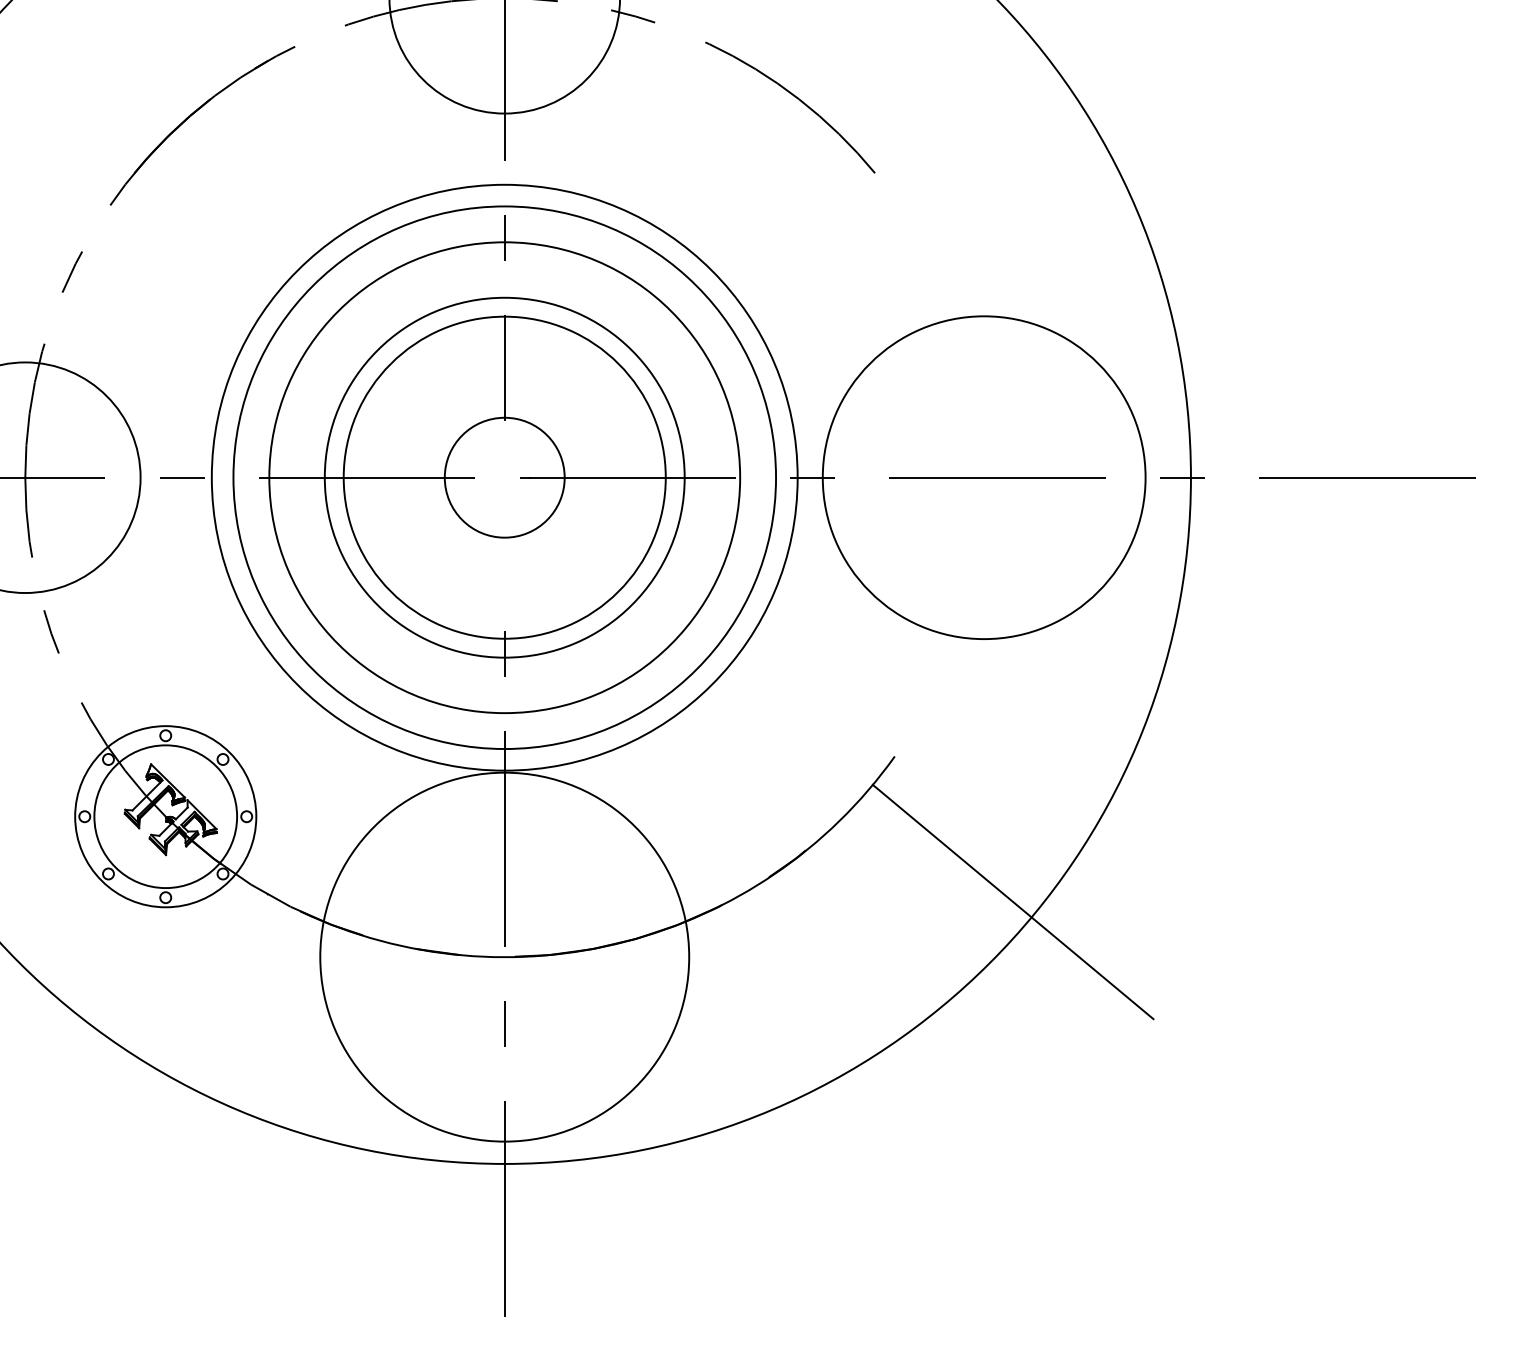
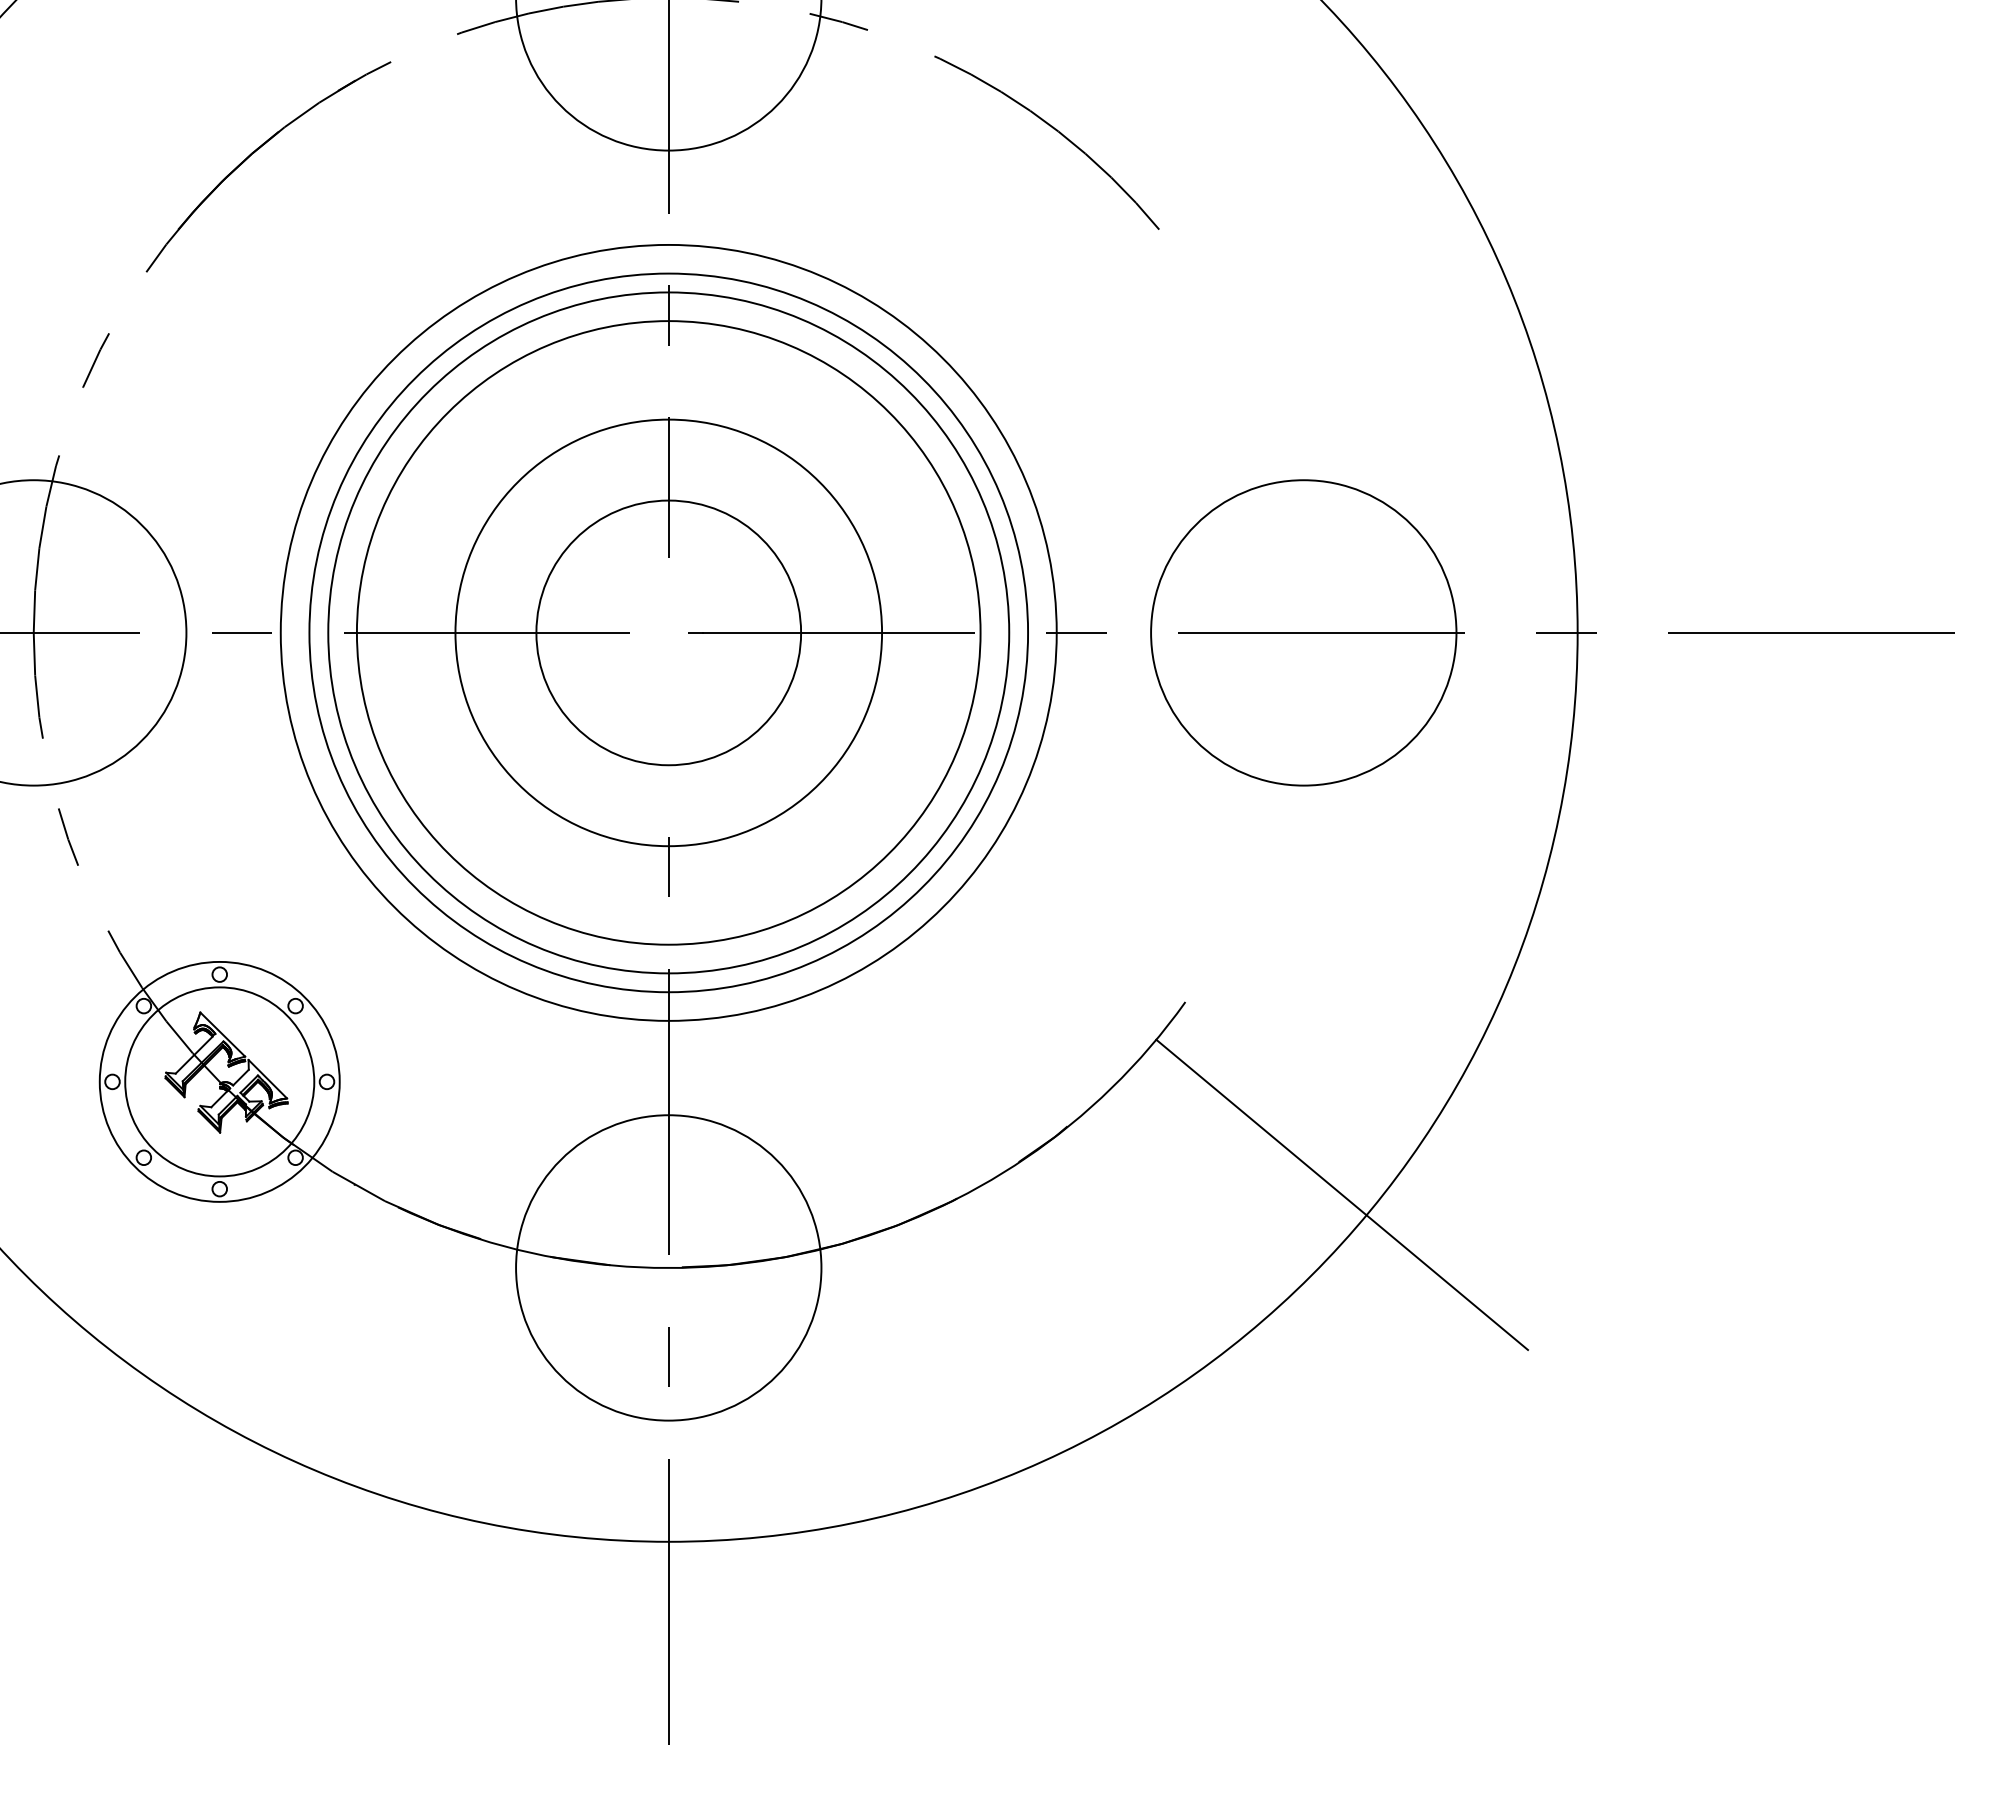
circle: (504, 477) -> (668, 632), size x1.43
circle: (504, 477) -> (668, 632), size x1.67
circle: (983, 477) -> (1303, 632), size x0.71
circle: (504, 956) -> (668, 1267), size x0.62

